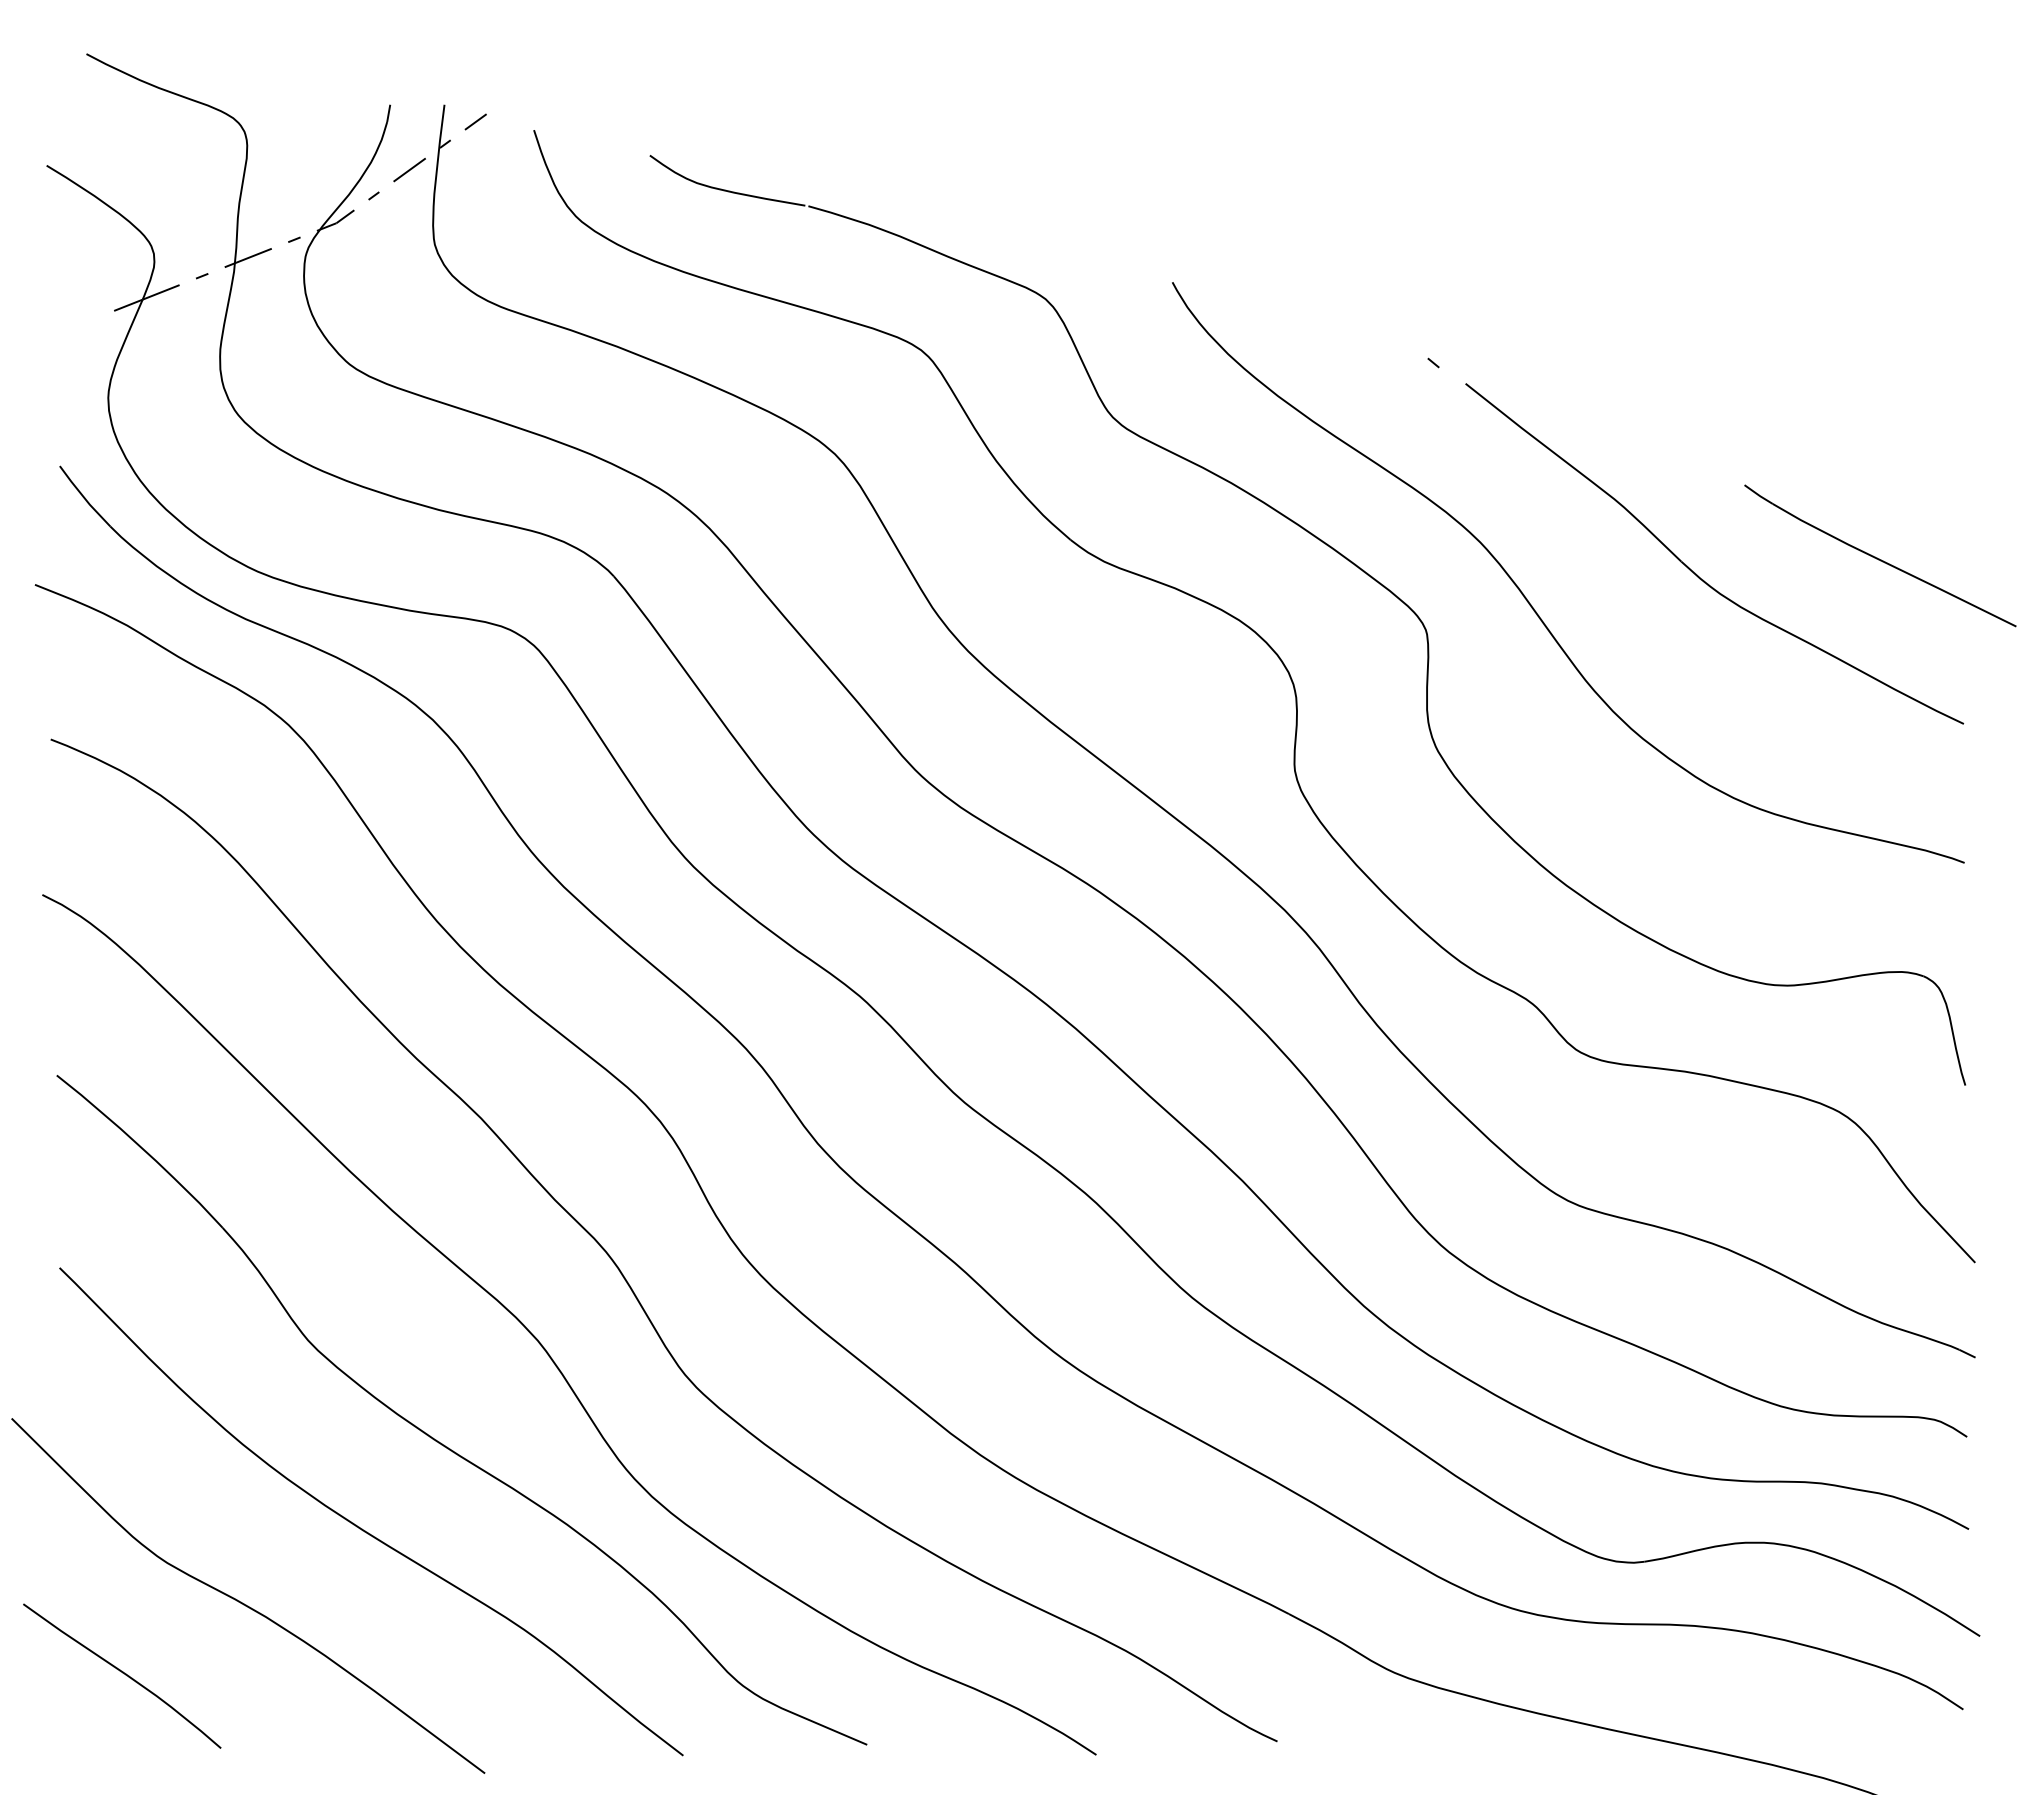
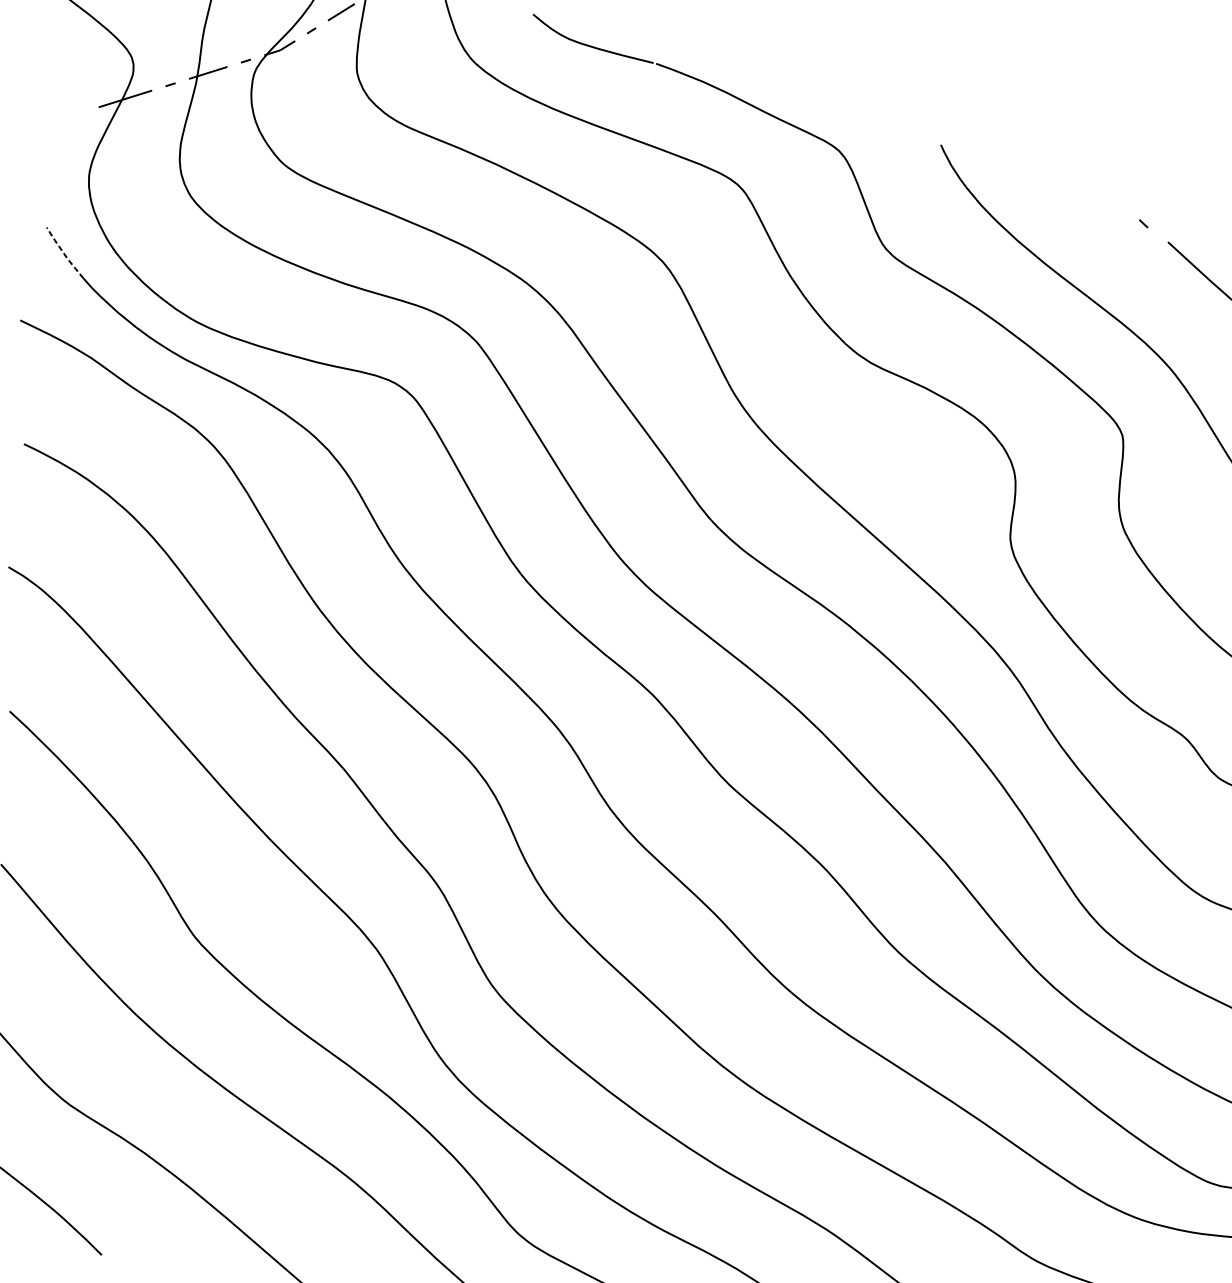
line: (83, 496) -> (63, 252), solid -> dashed

